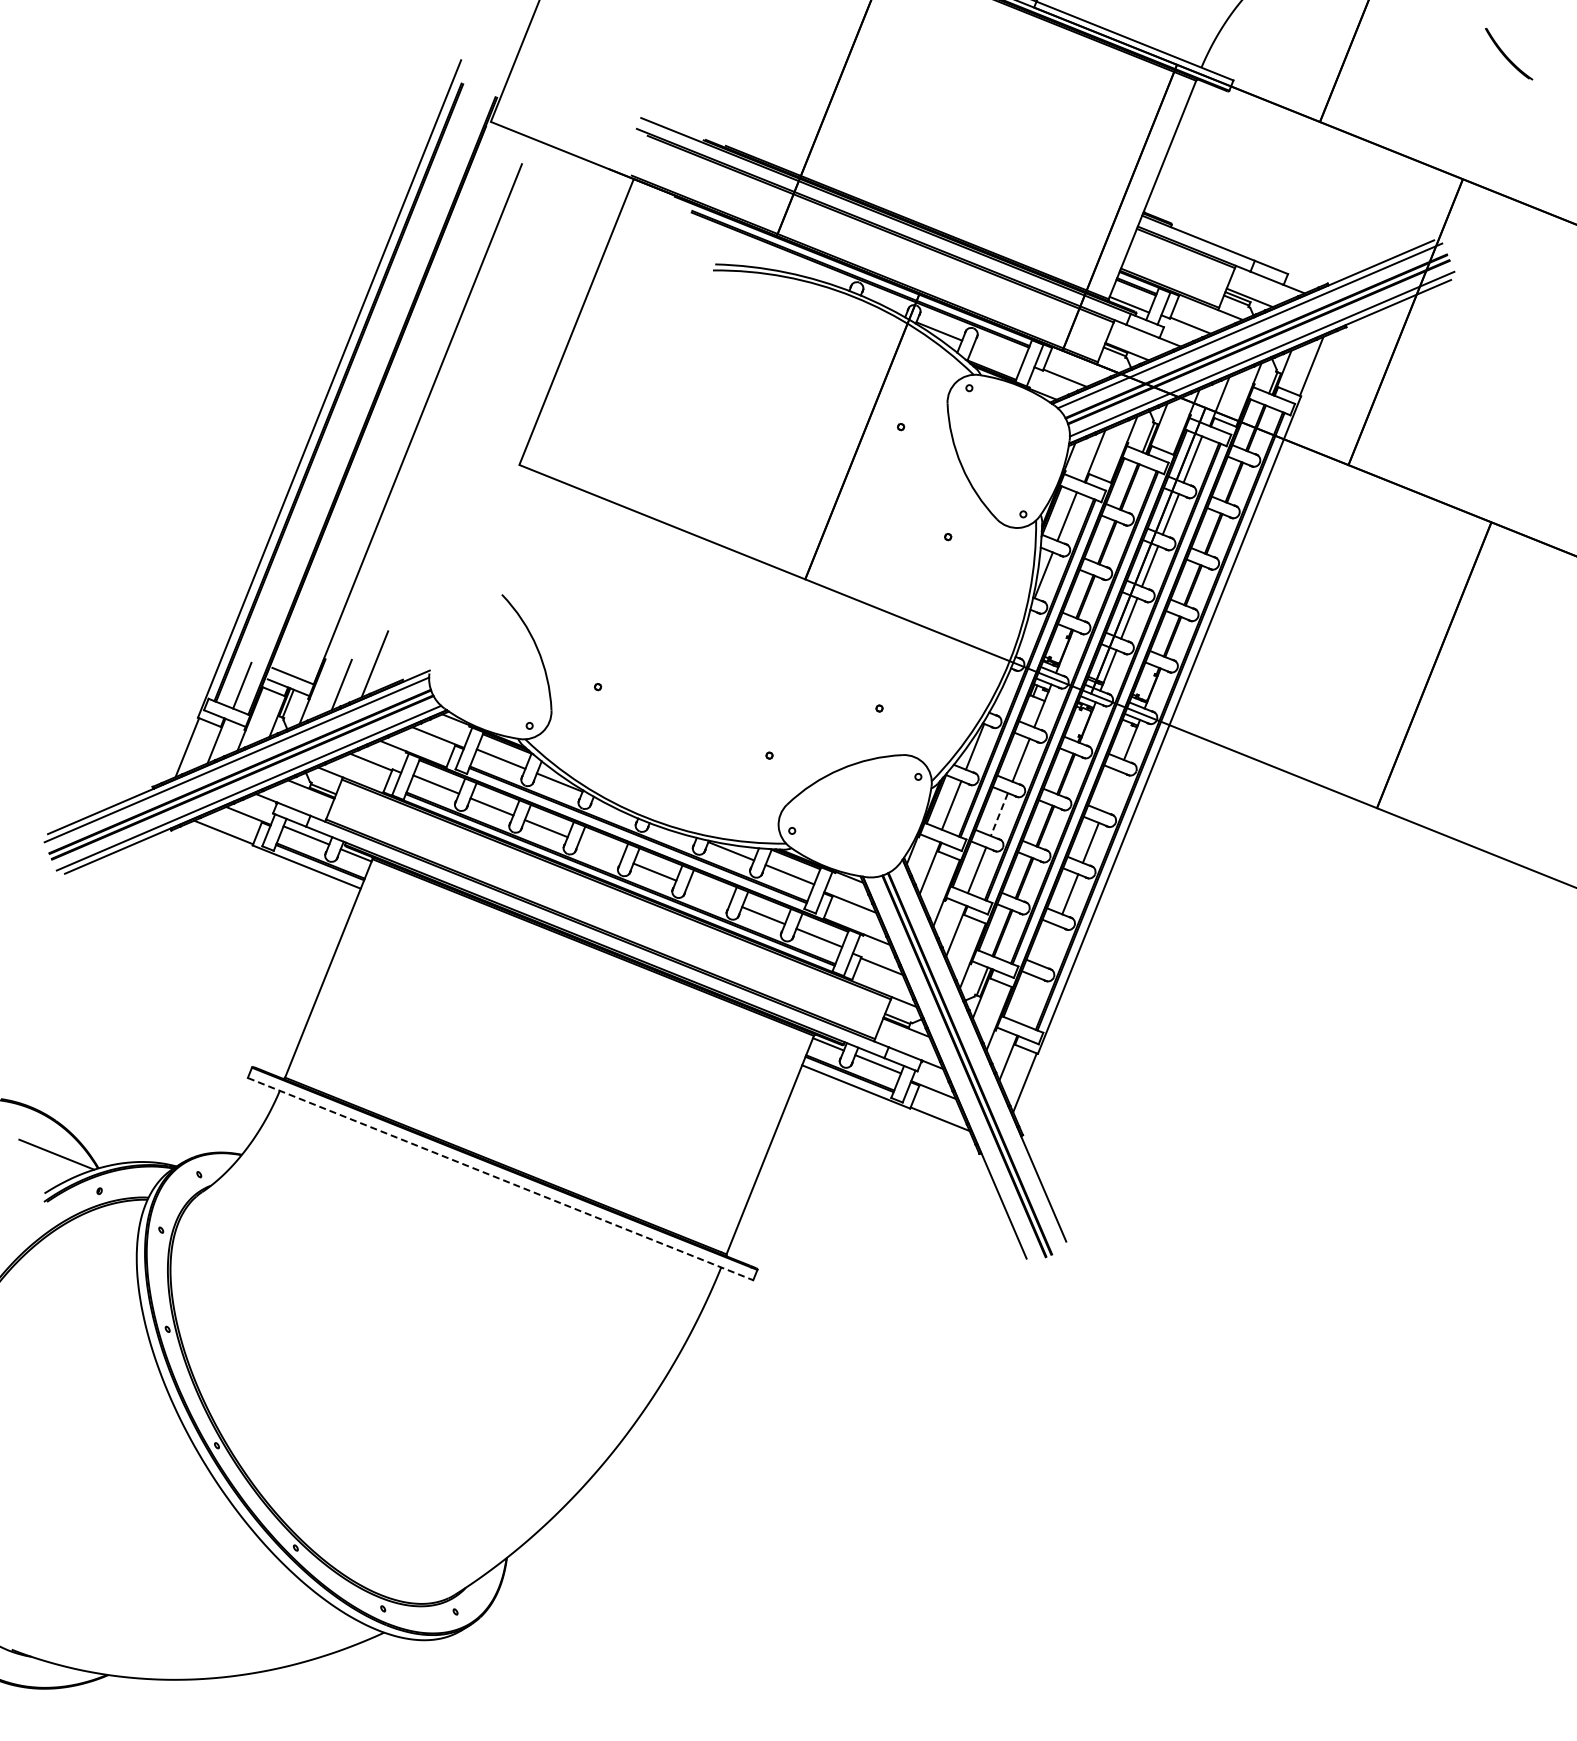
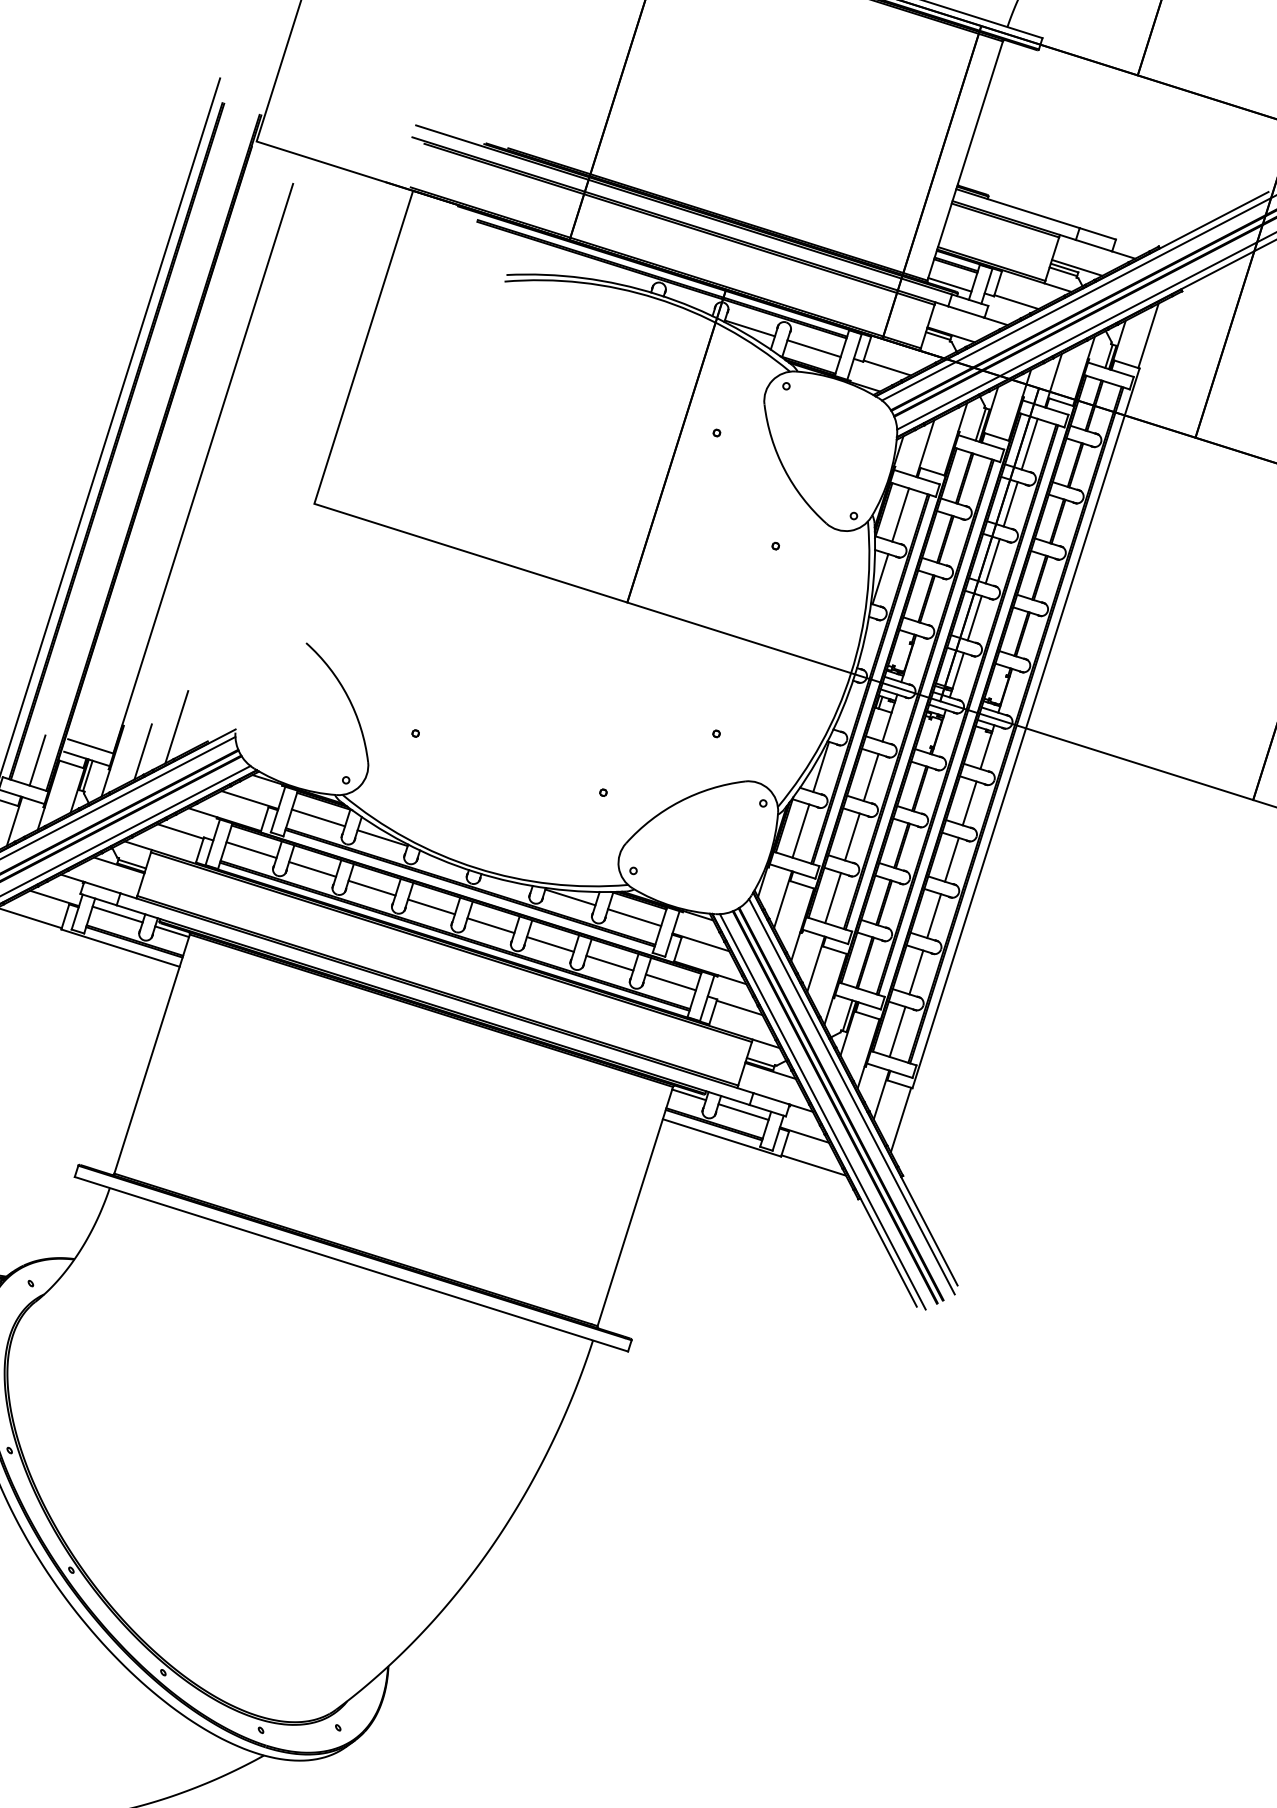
line: (997, 354) -> (813, 348), added
line: (1111, 791) -> (969, 803), added
line: (999, 815) -> (852, 837), dashed -> solid
line: (600, 849) -> (431, 905), added
line: (708, 893) -> (549, 944), added
line: (1049, 945) -> (916, 972), added
line: (1027, 1000) -> (897, 1032), added
line: (980, 1057) -> (851, 1096), added
line: (952, 1069) -> (822, 1111), added
line: (501, 1179) -> (352, 1264), dashed -> solid

